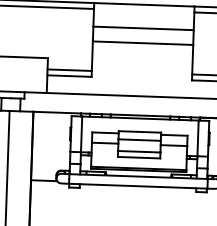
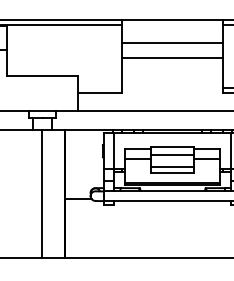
line: (70, 70) -> (100, 87), removed

